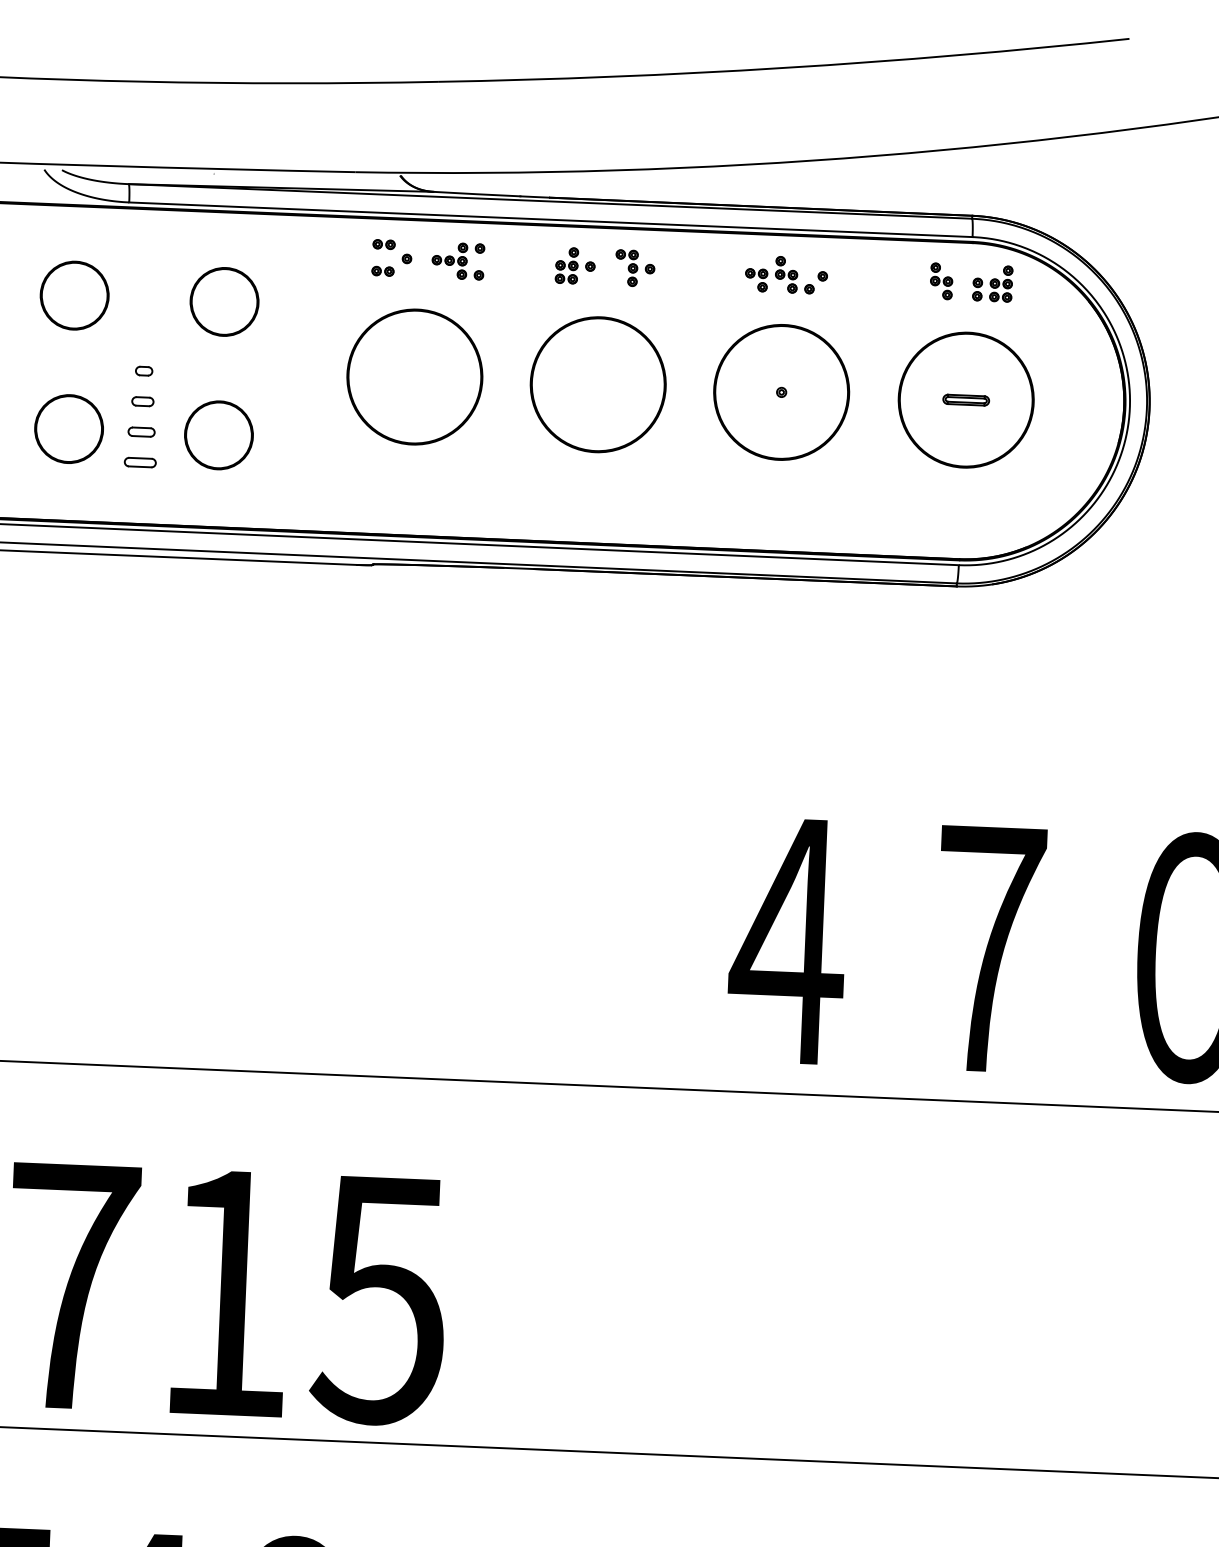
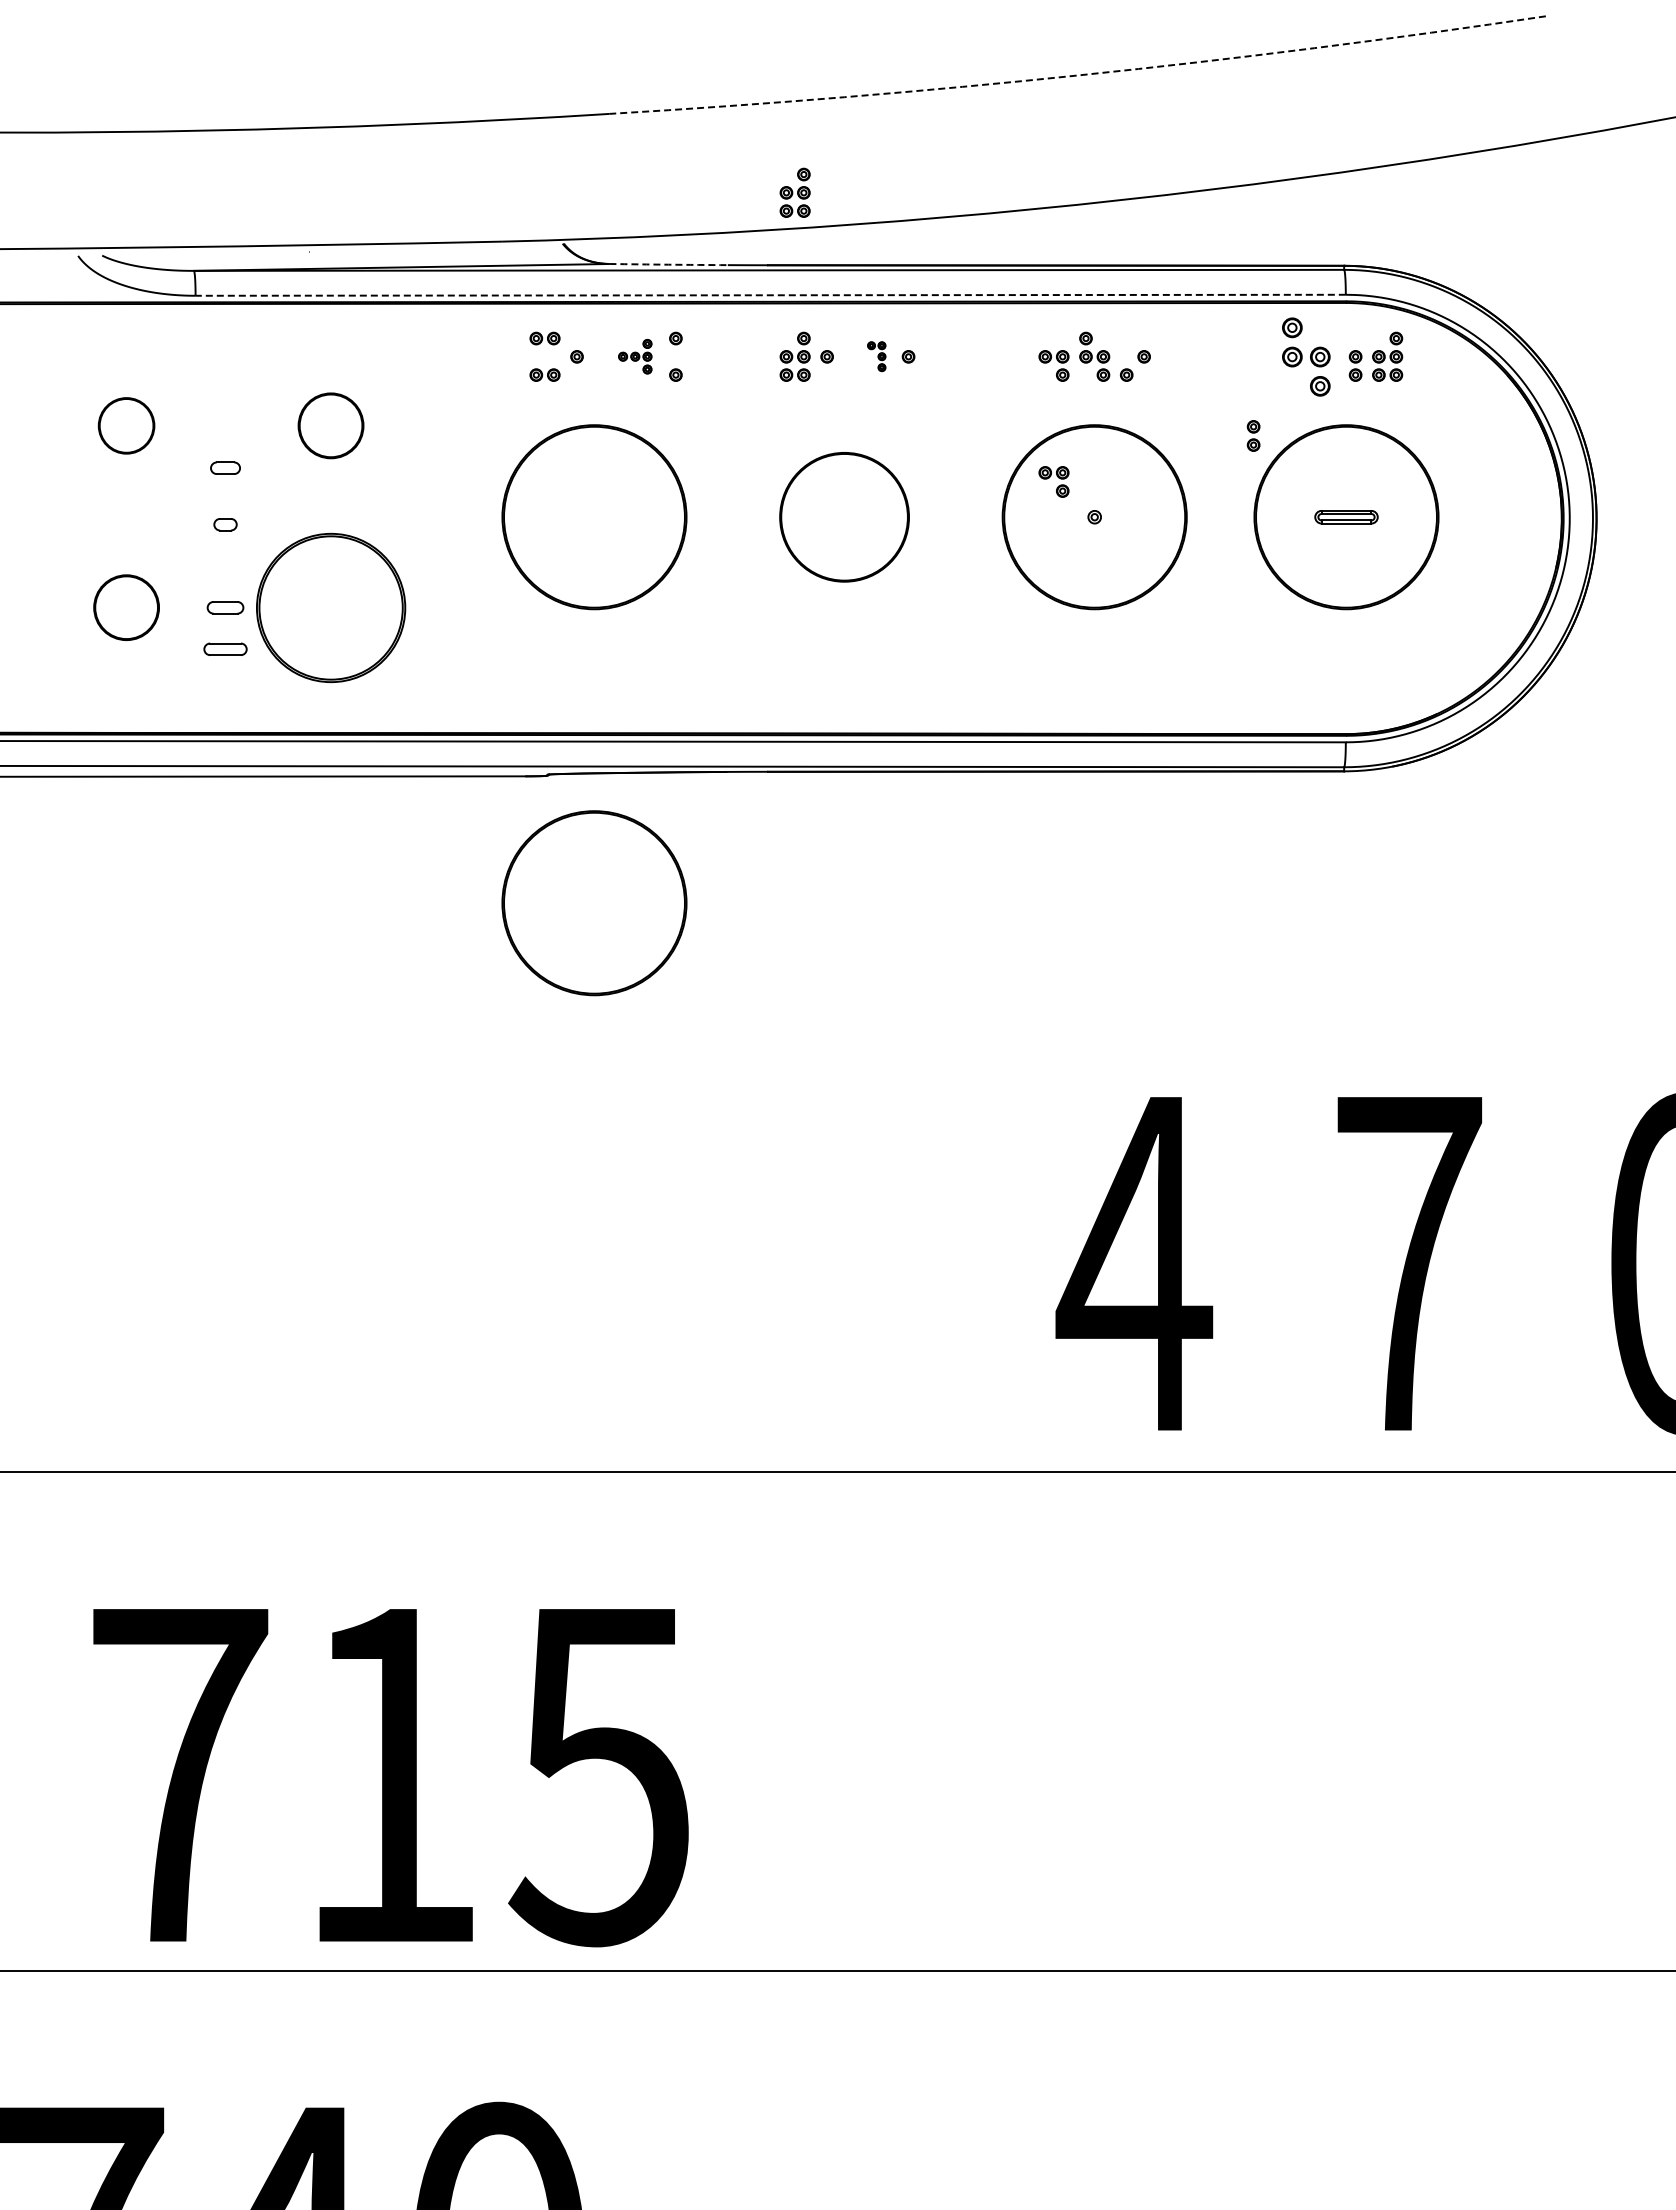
arc: (784, 68) -> (1079, 75), solid -> dashed
part: (571, 145) -> (794, 192), added
arc: (476, 194) -> (668, 264), solid -> dashed
line: (550, 219) -> (770, 295), solid -> dashed
part: (449, 260) -> (635, 356), size x0.7
part: (626, 267) -> (876, 356), size x0.6
part: (941, 281) -> (1305, 356), size x1.6
part: (74, 295) -> (126, 425), size x0.6
part: (224, 301) -> (330, 425), size x0.7
part: (900, 337) -> (1253, 435), added
part: (752, 364) -> (1053, 481), added
part: (598, 384) -> (844, 517), size x0.7
part: (142, 401) -> (225, 467), moved
part: (69, 428) -> (126, 607), size x0.7
part: (218, 435) -> (330, 607), size x1.6
part: (403, 660) -> (594, 903), added

